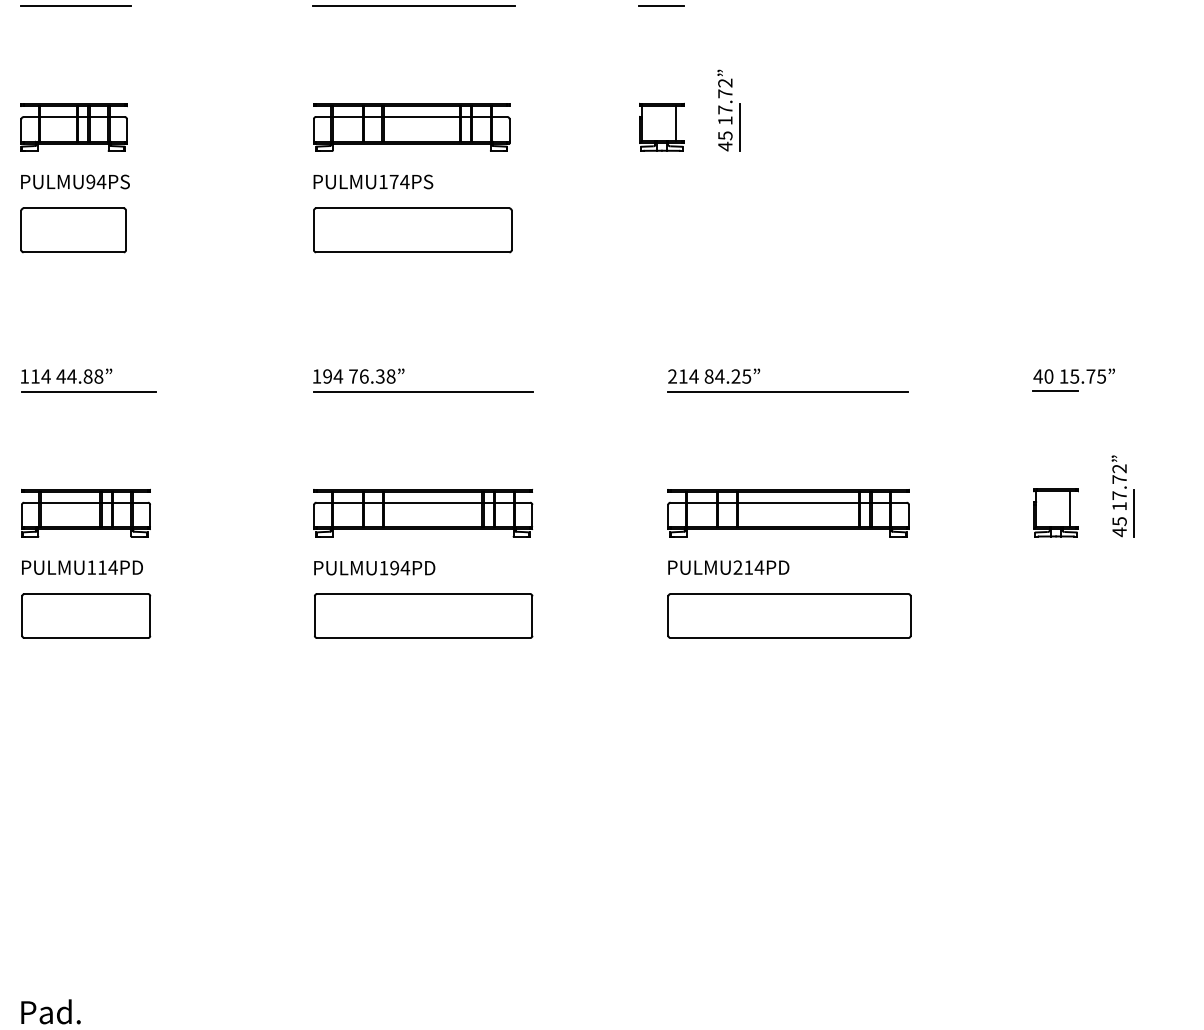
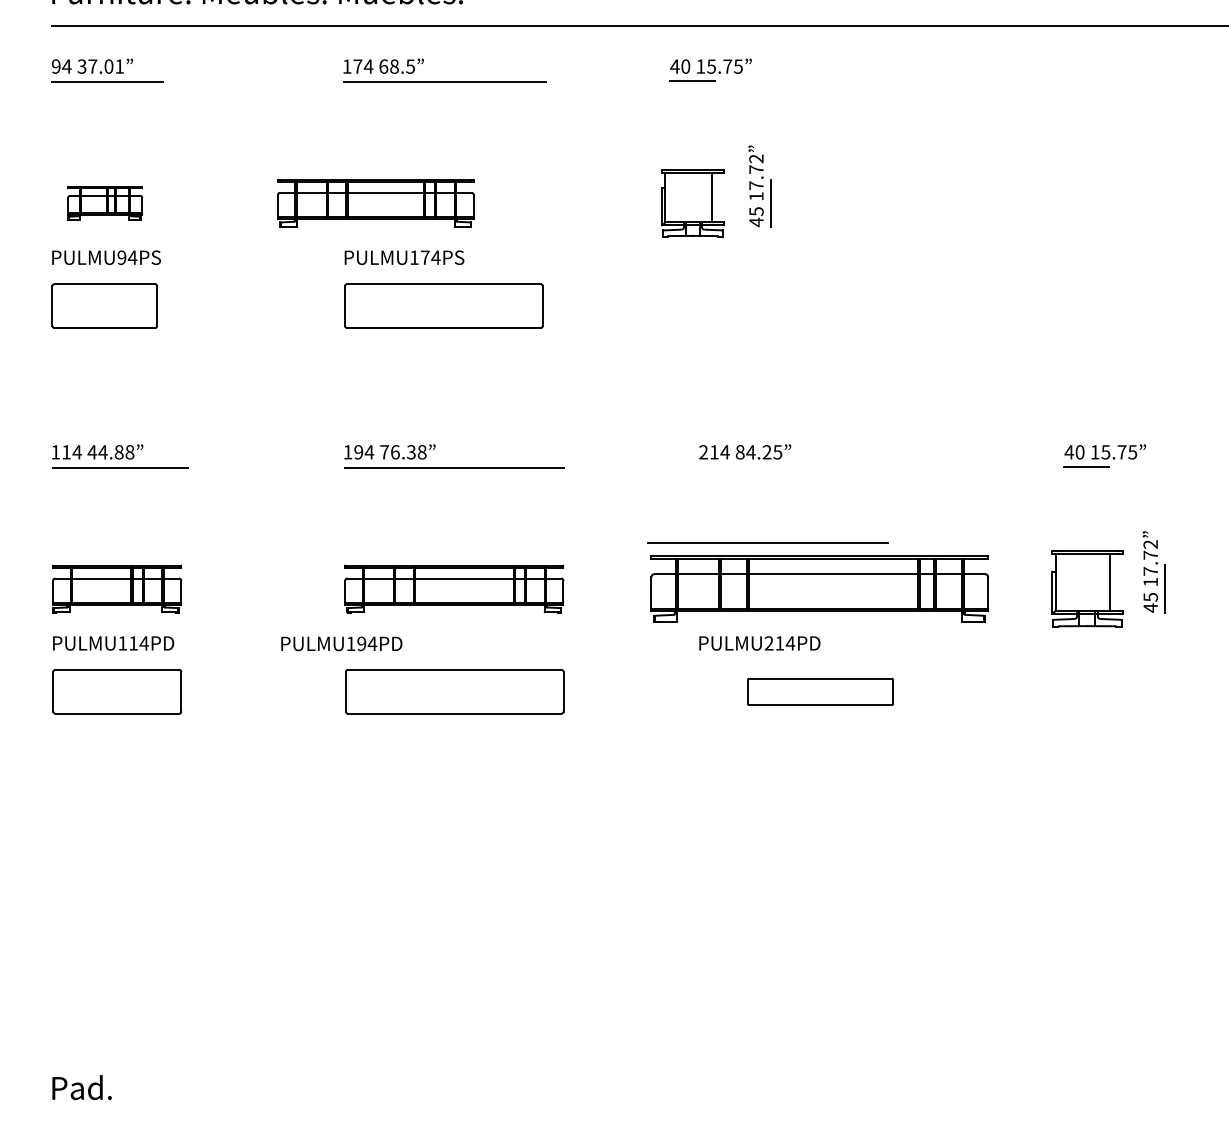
part: (661, 126) -> (692, 202), size x1.4
part: (73, 127) -> (104, 203), size x0.7
part: (411, 127) -> (375, 203), moved
line: (787, 391) -> (767, 542), moved
part: (788, 512) -> (819, 588), size x1.4
part: (1055, 512) -> (1086, 588), size x1.6
text: (374, 567) -> (341, 643), moved
part: (789, 615) -> (820, 691), size x0.6

